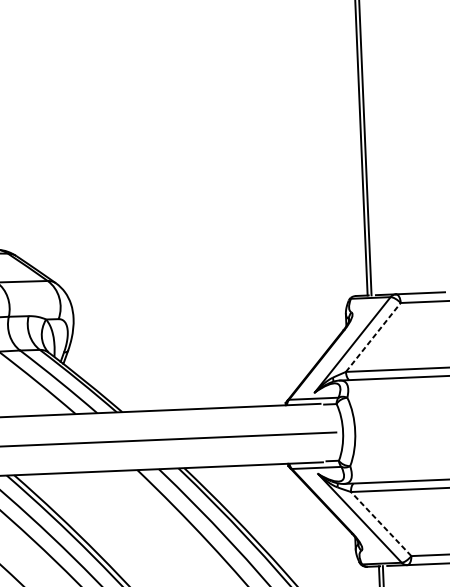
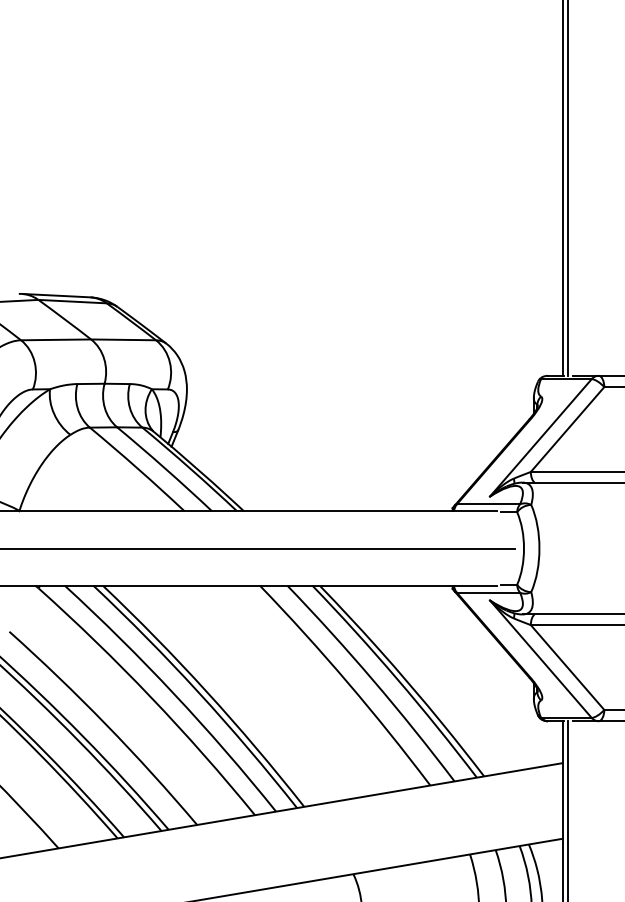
line: (373, 337) -> (567, 429), dashed -> solid
line: (381, 524) -> (567, 667), dashed -> solid

